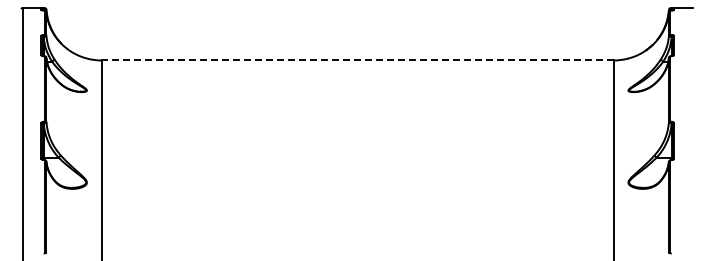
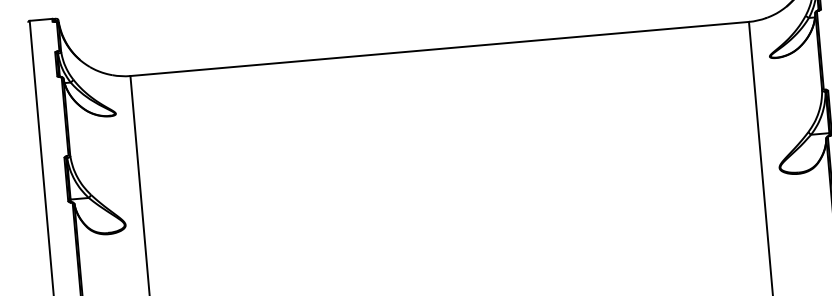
line: (357, 60) -> (439, 49), dashed -> solid

